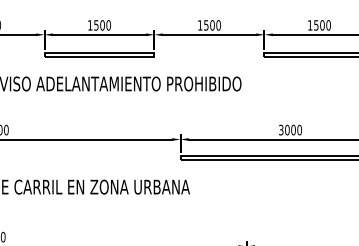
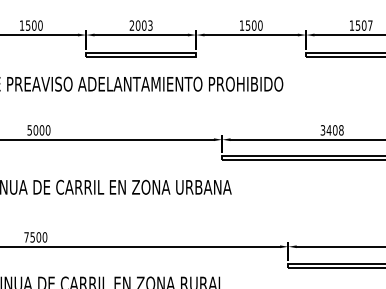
text: (98, 25) -> (140, 25), 1500 -> 2003
text: (328, 25) -> (370, 25), 1500 -> 1507
text: (292, 130) -> (334, 130), 3000 -> 3408

